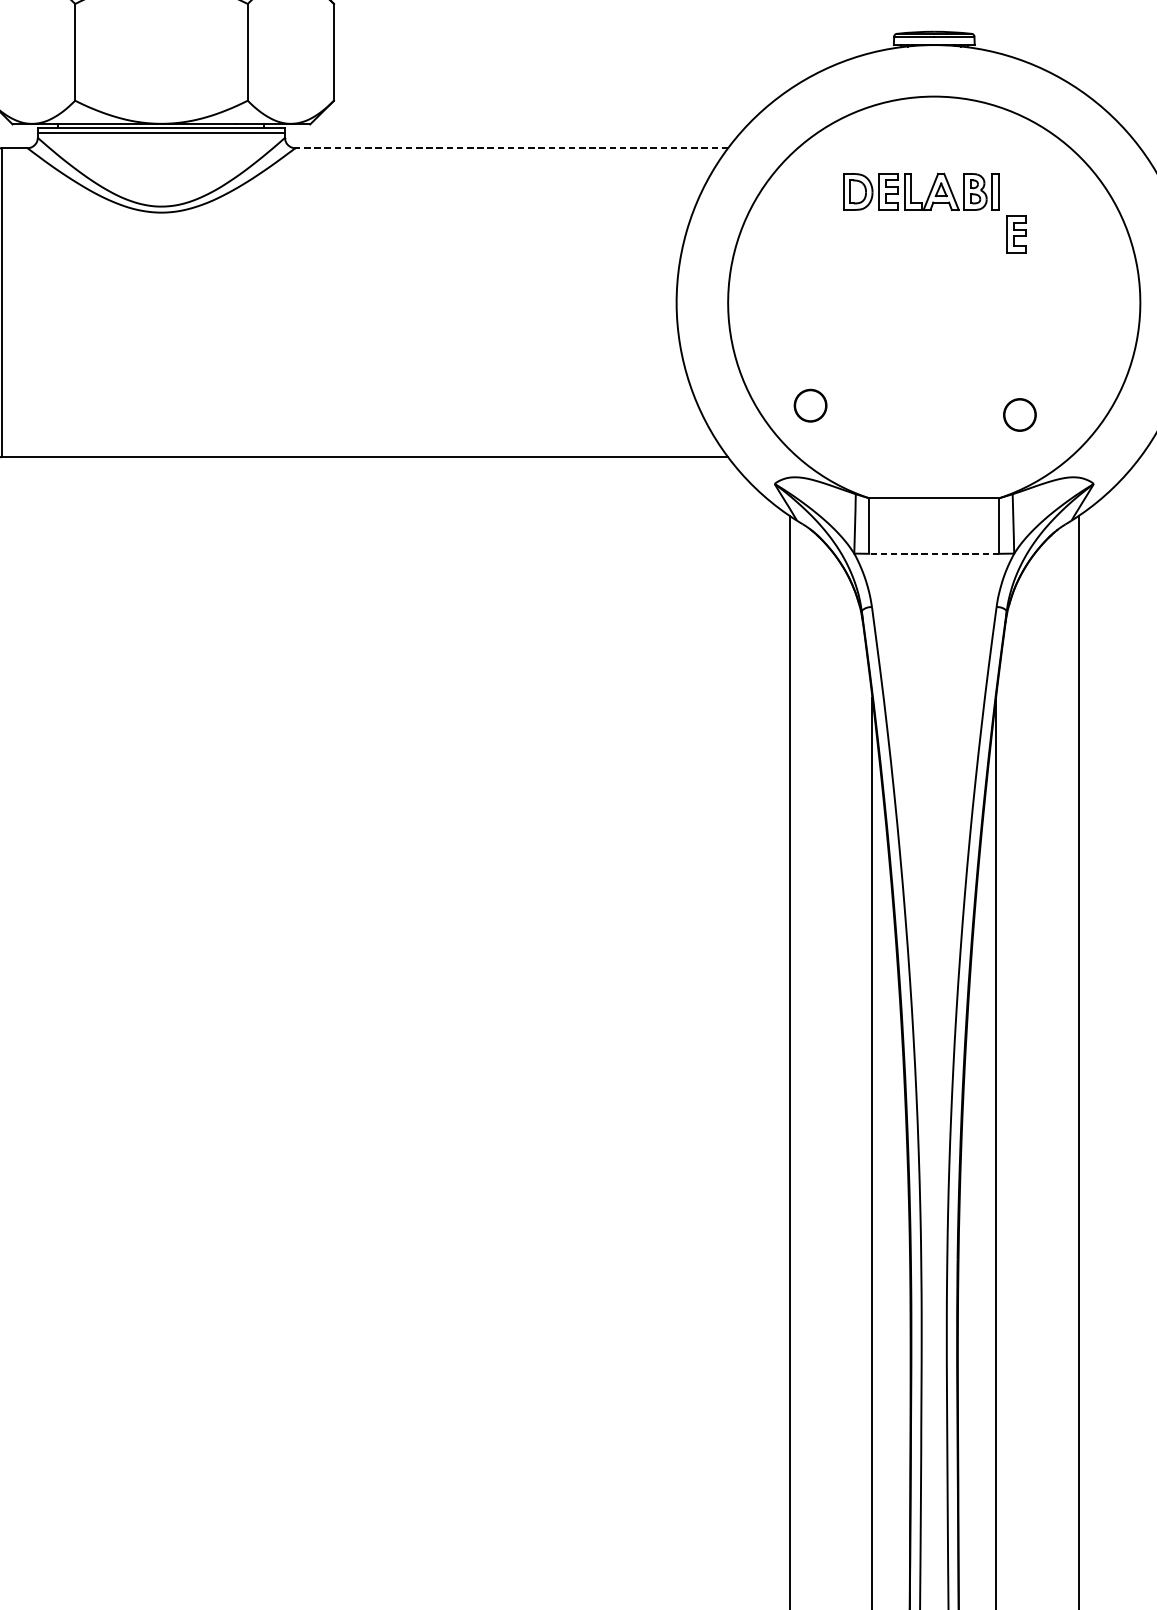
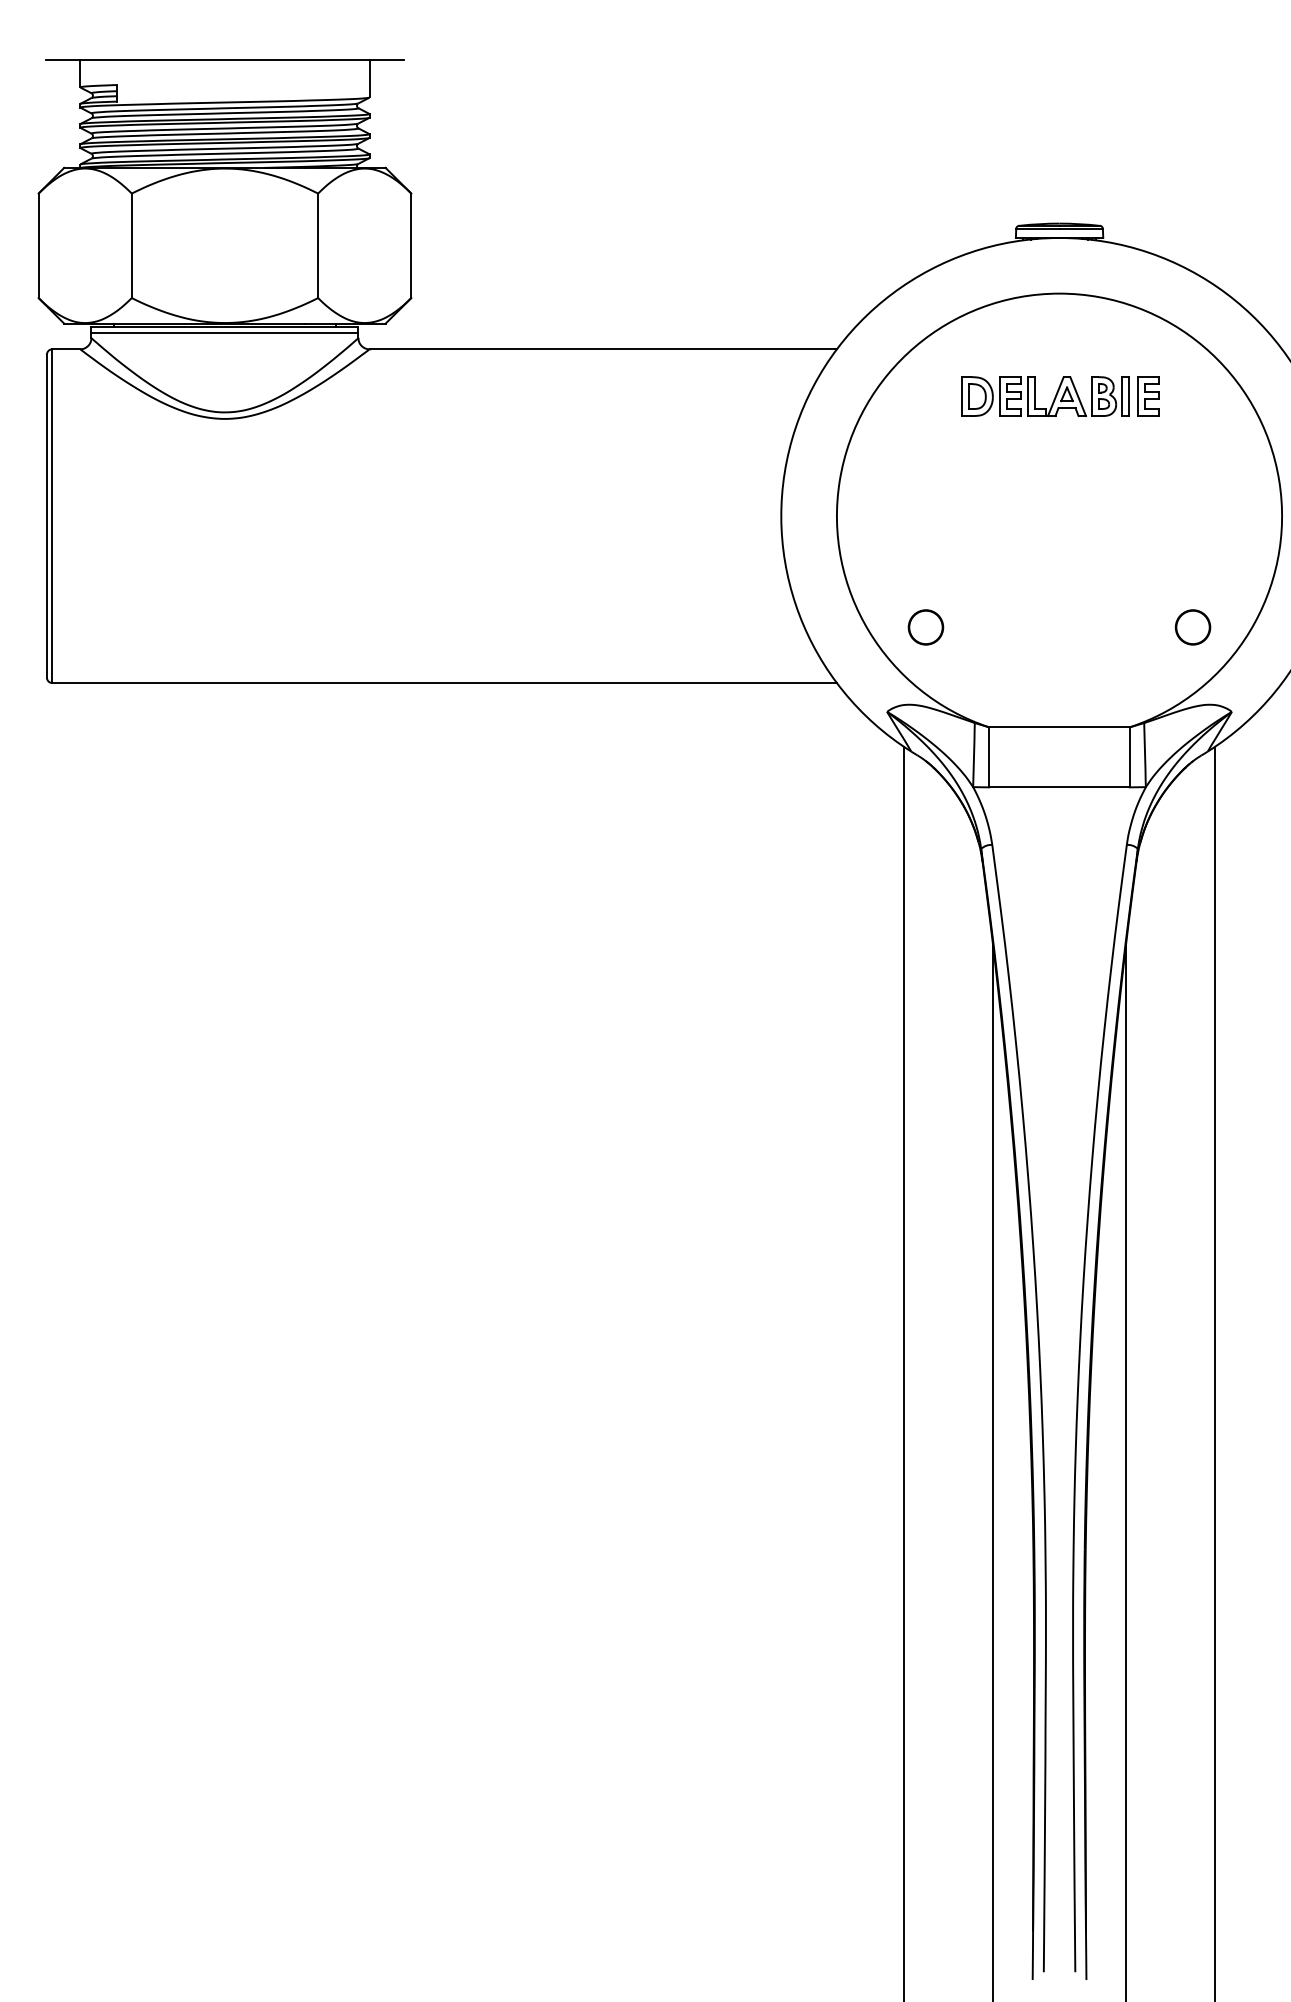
line: (511, 148) -> (603, 349), dashed -> solid
part: (1016, 234) -> (1148, 396), moved
part: (1019, 415) -> (1192, 627), moved
line: (933, 553) -> (1058, 787), dashed -> solid

